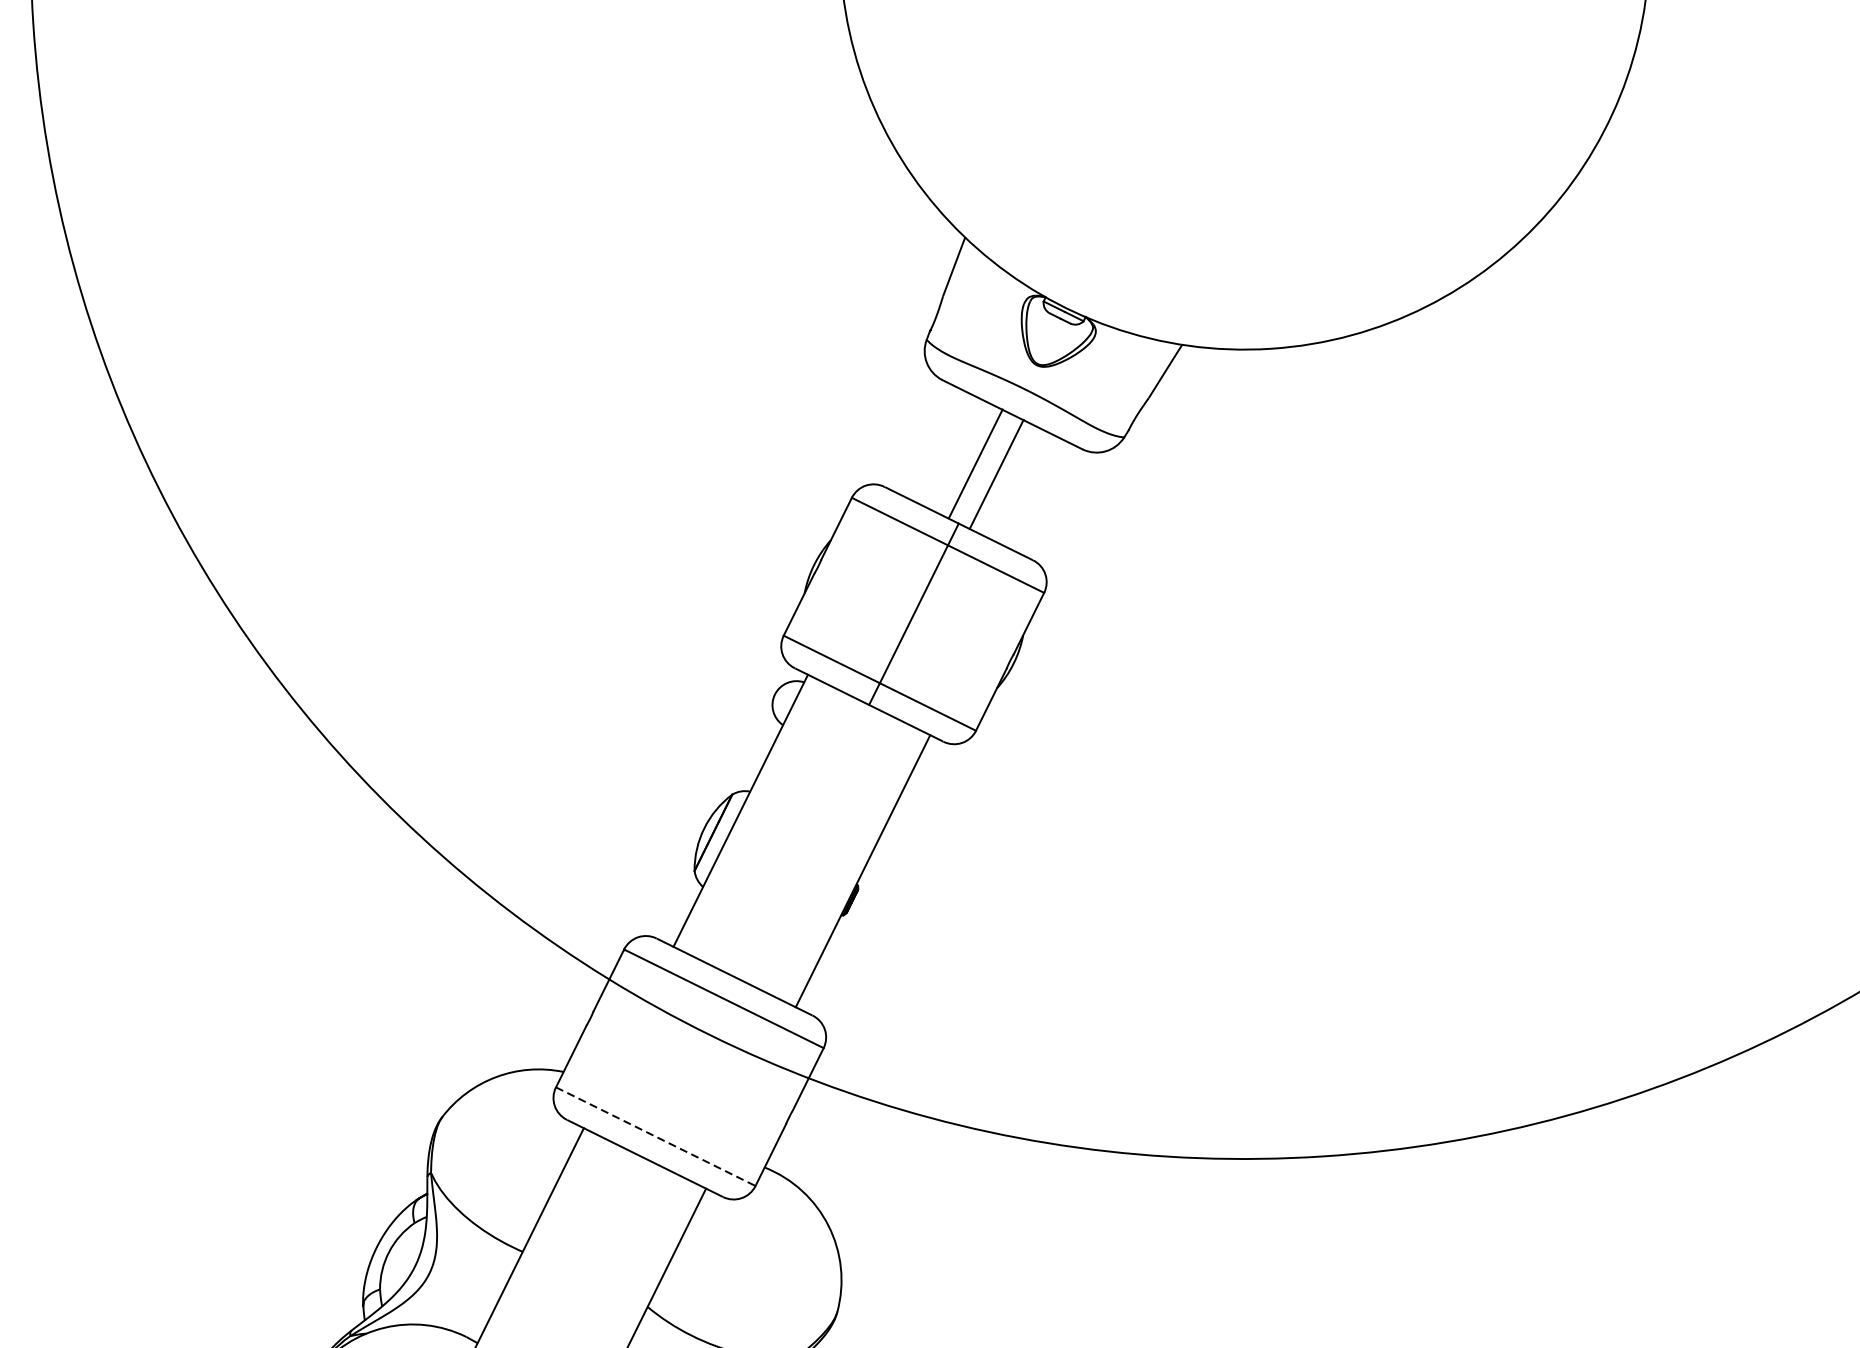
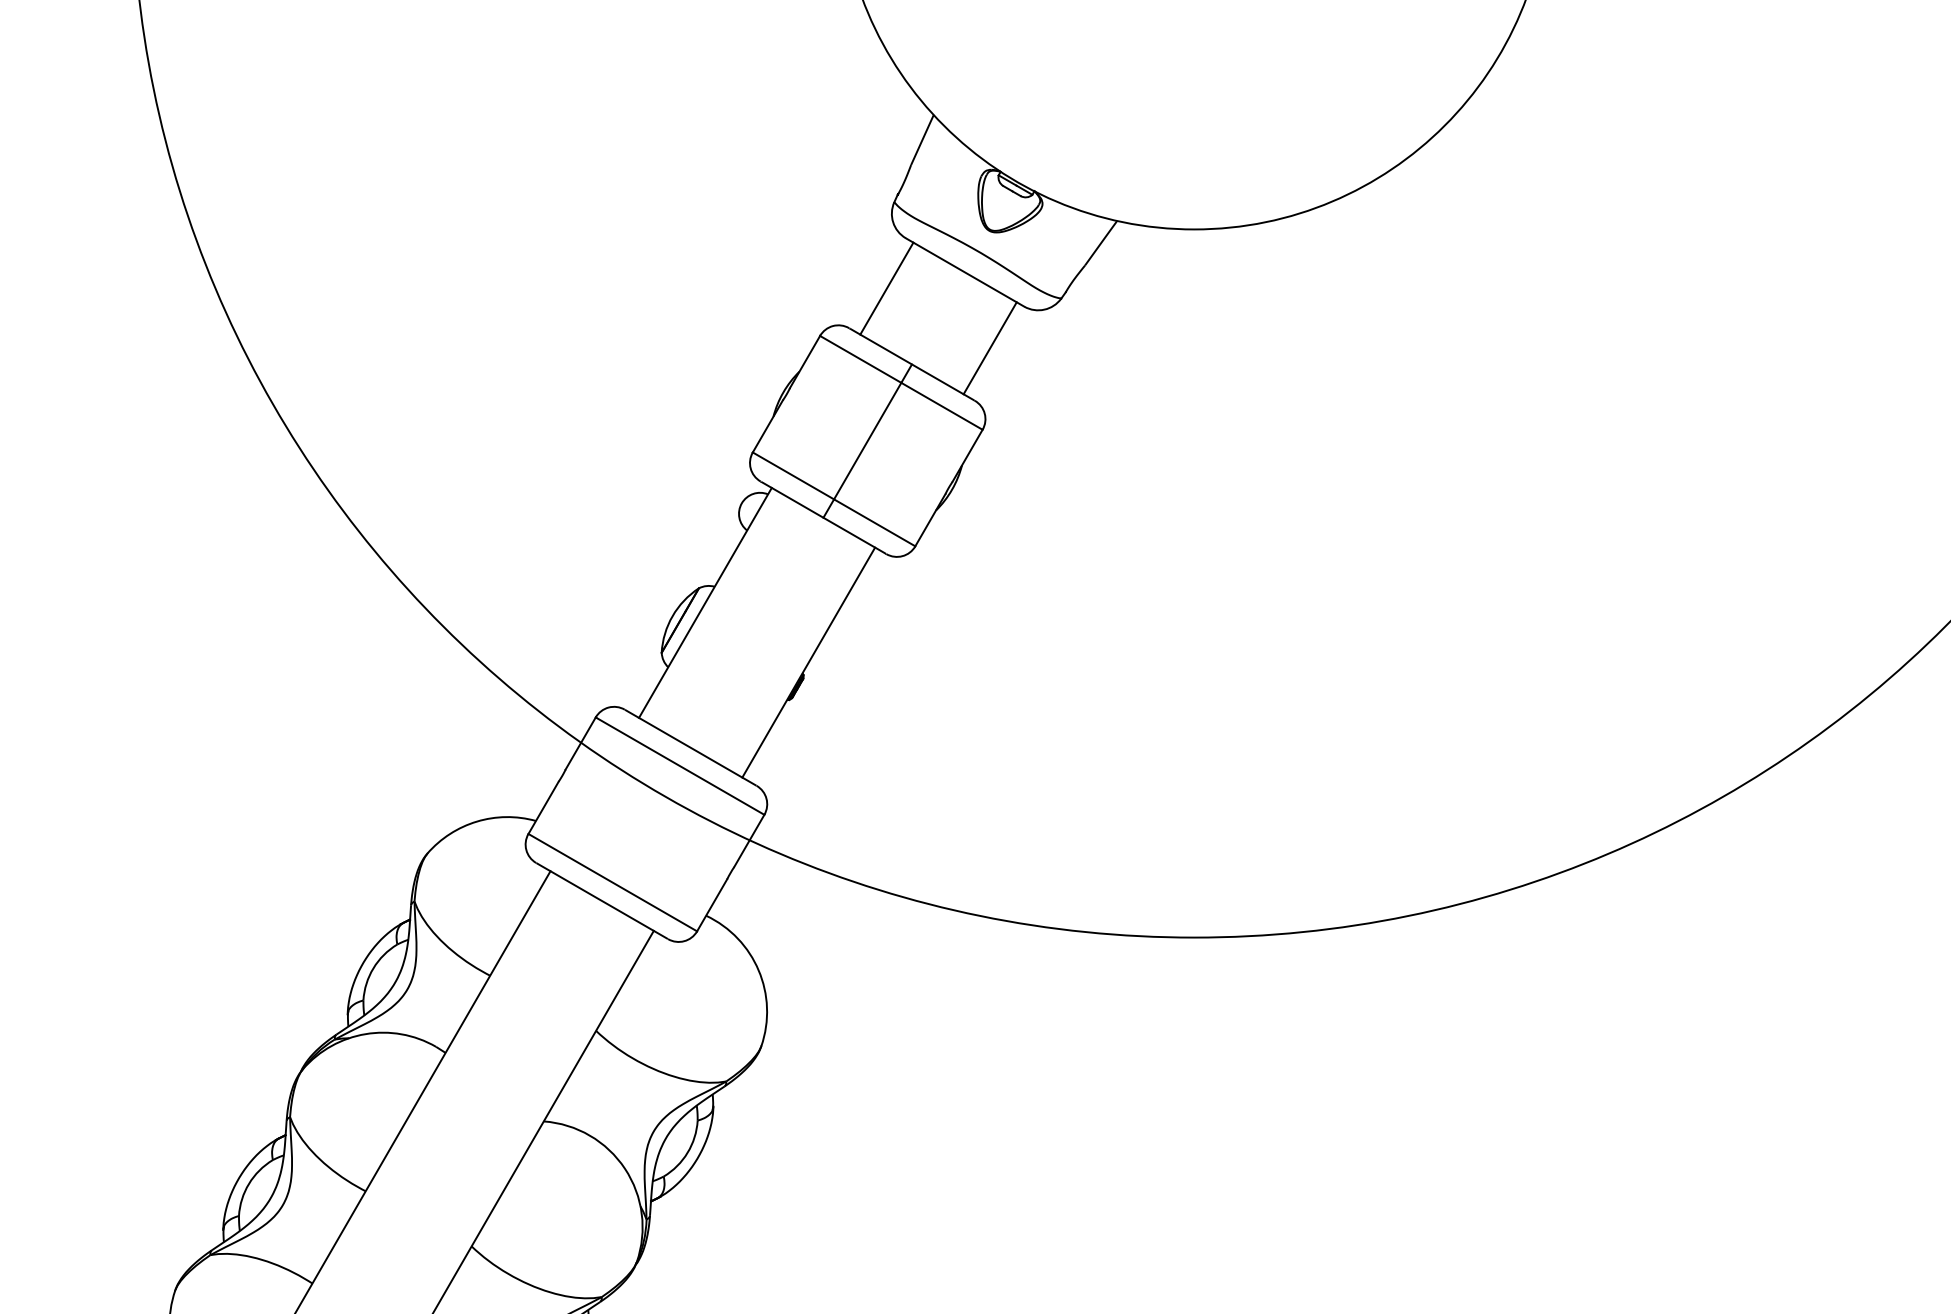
line: (975, 464) -> (989, 348), moved
line: (996, 474) -> (886, 288), moved
line: (656, 1136) -> (613, 882), dashed -> solid

